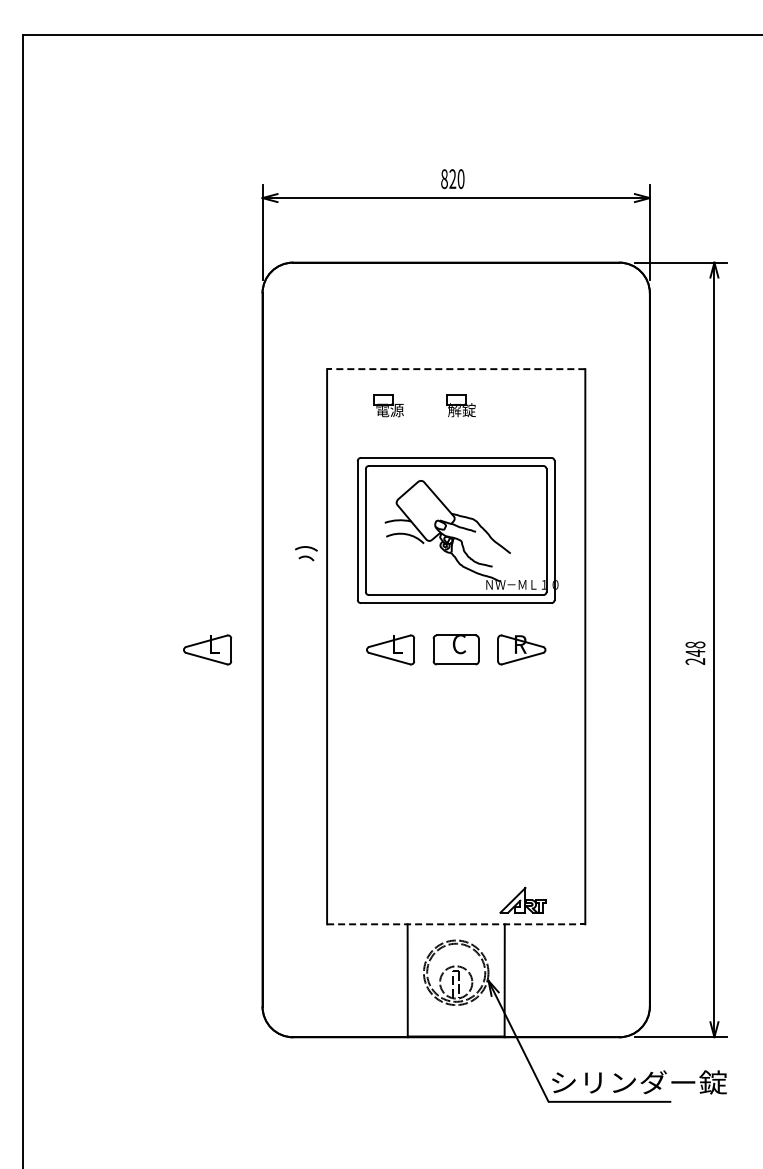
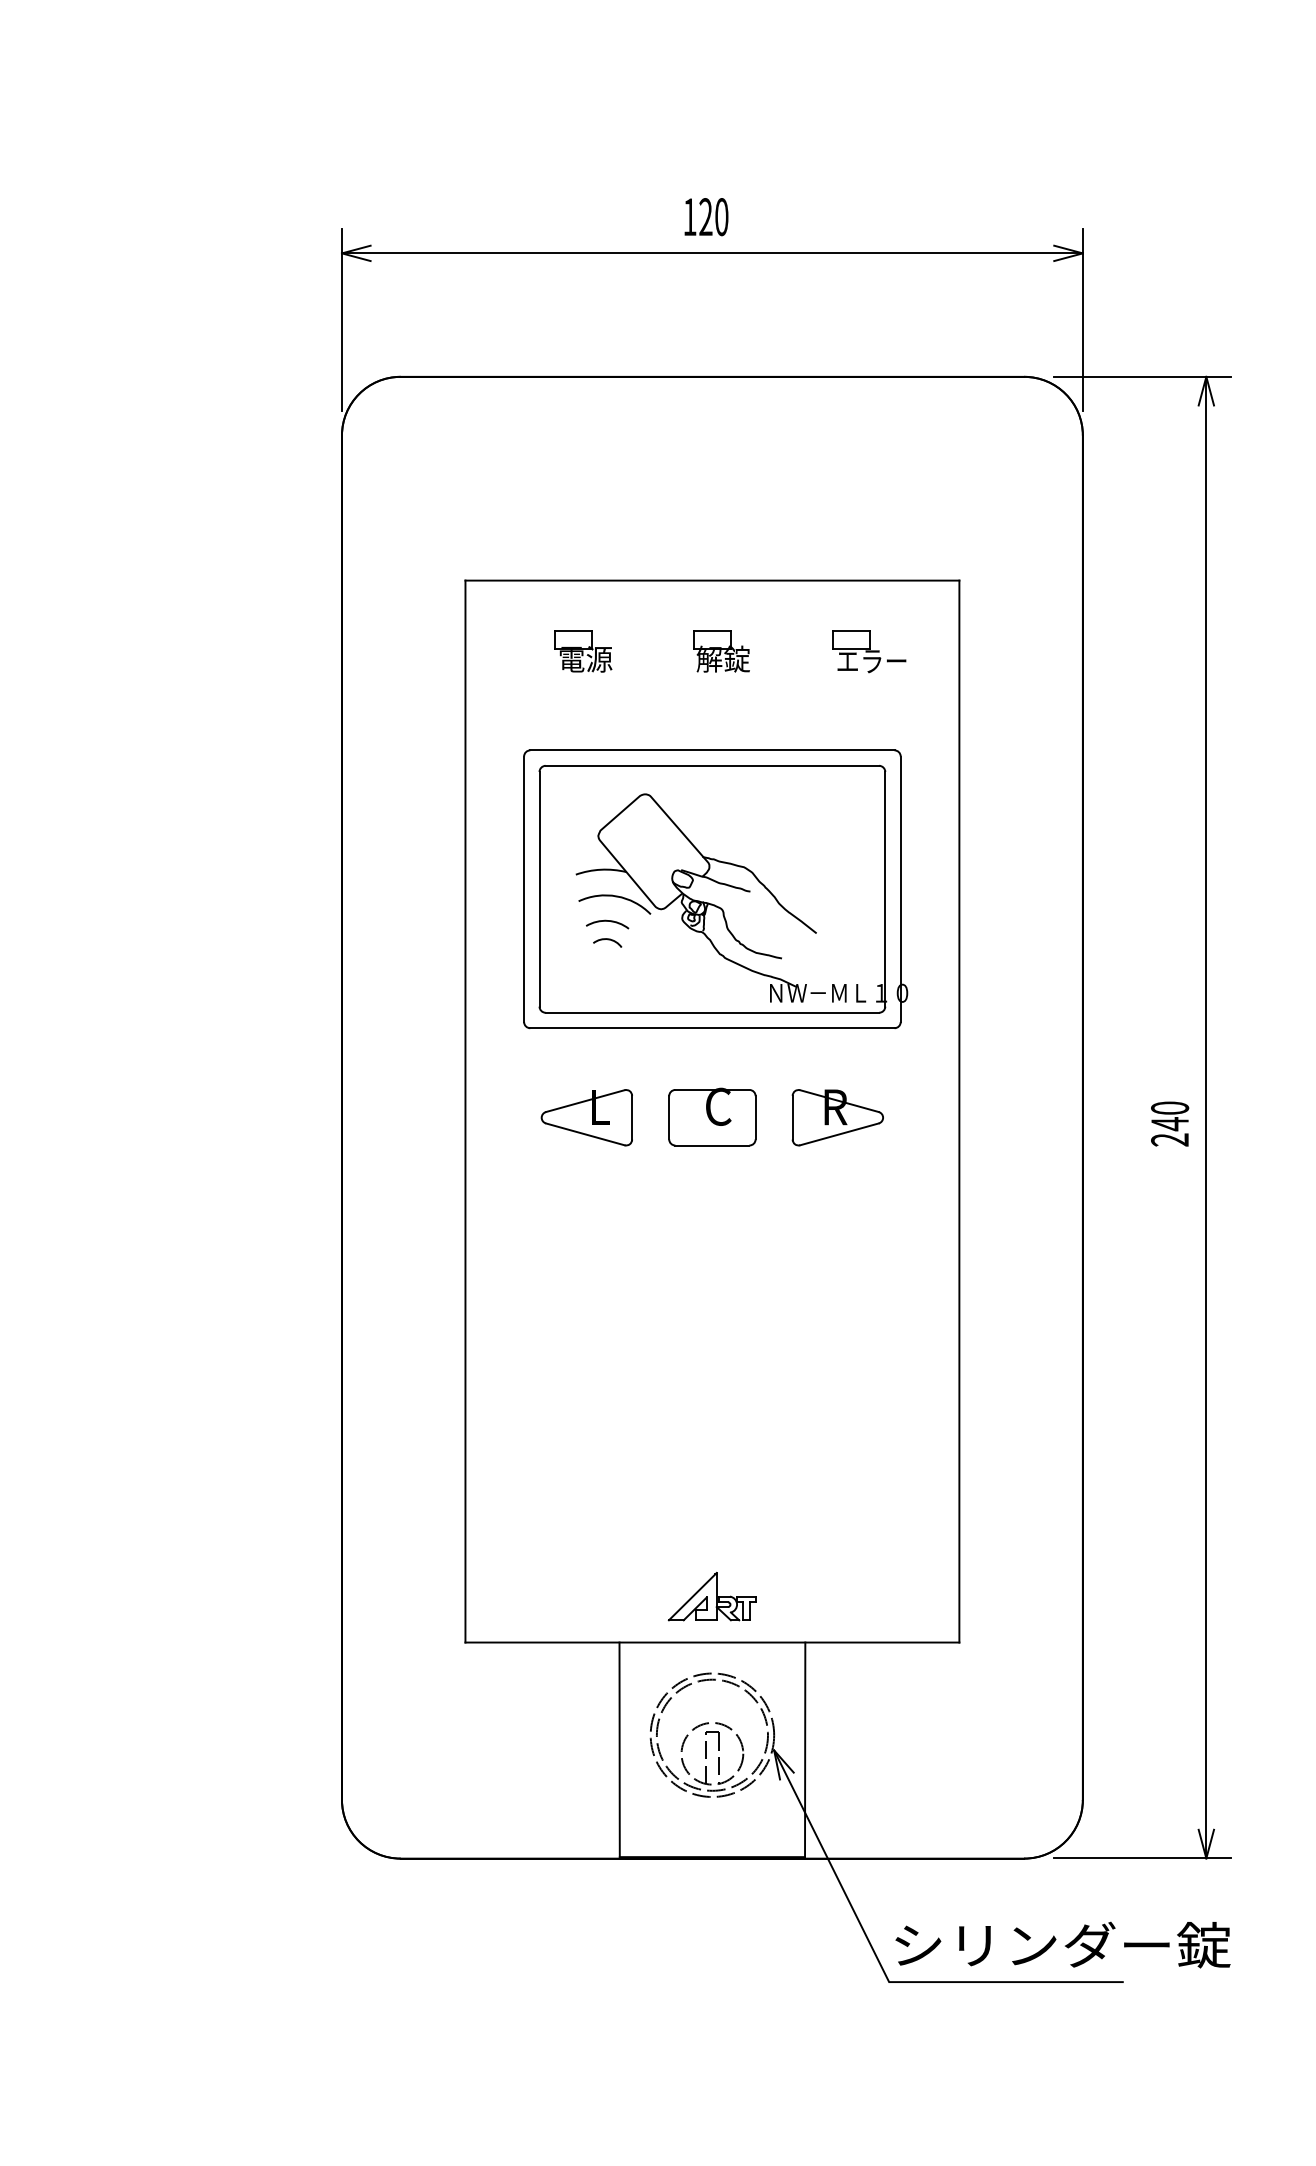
text: (444, 179) -> (690, 217), 820 -> 120
line: (455, 369) -> (711, 581), dashed -> solid
part: (537, 405) -> (867, 650), added
part: (306, 553) -> (607, 933), moved
text: (695, 644) -> (1170, 1107), 248 -> 240
part: (207, 649) -> (236, 1116), removed
part: (522, 899) -> (711, 1595), moved
line: (456, 924) -> (712, 1642), dashed -> solid

